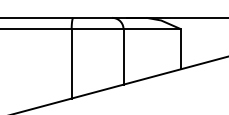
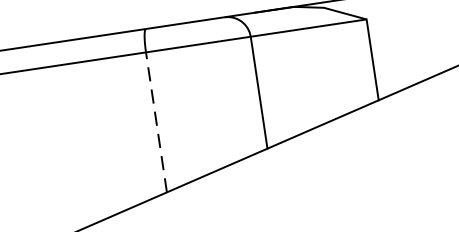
line: (71, 63) -> (156, 121), solid -> dashed

